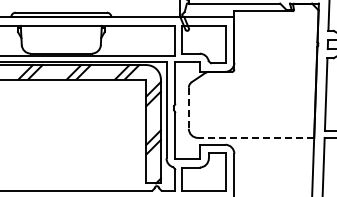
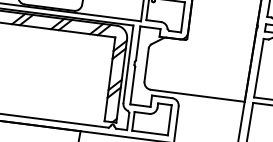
line: (188, 108) -> (146, 65), dashed -> solid
line: (255, 137) -> (197, 95), dashed -> solid

